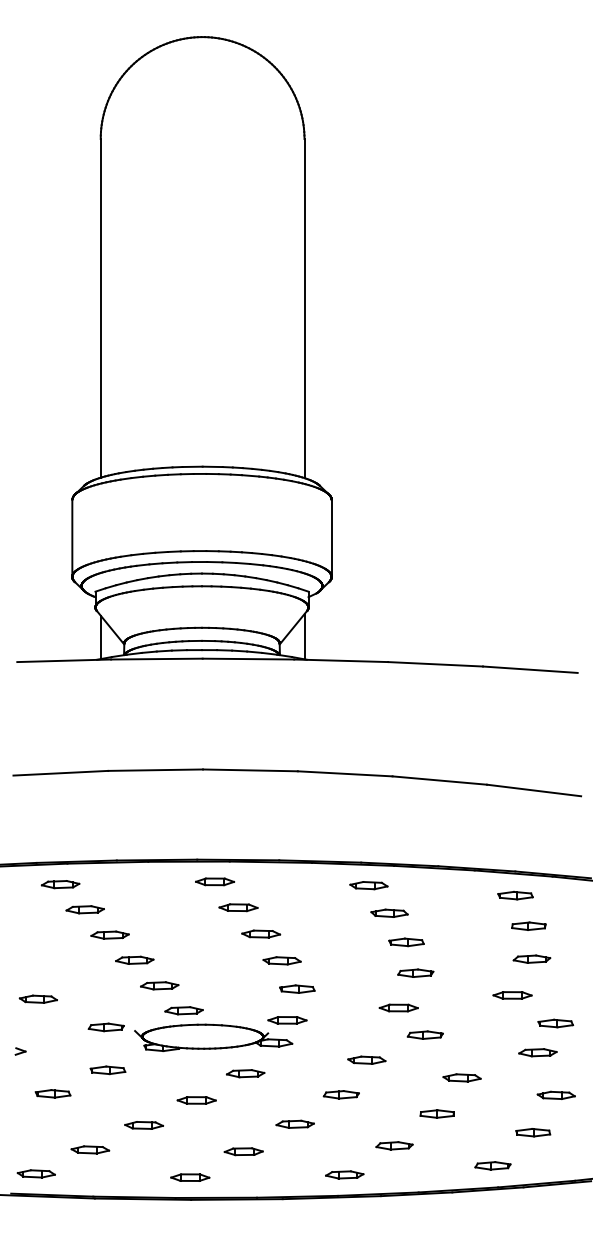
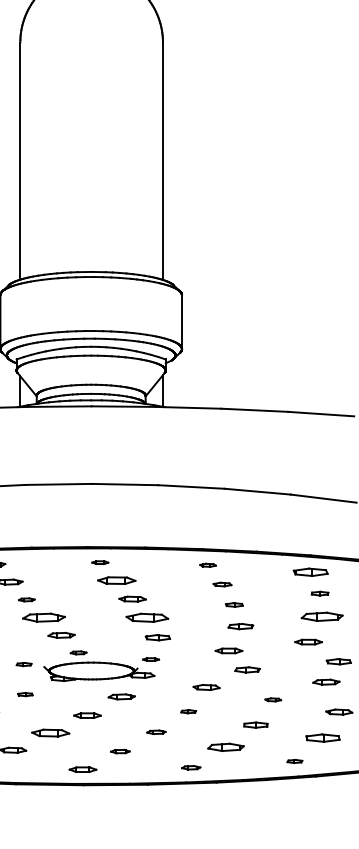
part: (214, 881) -> (99, 562), size x0.6
part: (368, 885) -> (207, 565), size x0.6
part: (515, 895) -> (310, 572), size x1.4
part: (238, 907) -> (116, 580), size x1.4
part: (389, 912) -> (222, 584), size x0.7
part: (528, 925) -> (319, 593), size x0.7
part: (109, 934) -> (26, 599), size x0.6
part: (406, 942) -> (234, 605), size x0.7
part: (531, 958) -> (321, 616), size x1.6
part: (134, 959) -> (43, 616), size x1.6
part: (281, 960) -> (146, 617), size x1.6
part: (183, 1010) -> (78, 652), size x0.6
part: (287, 1020) -> (151, 659), size x0.6
part: (105, 1027) -> (23, 664), size x0.6
part: (107, 1070) -> (25, 694), size x0.6
part: (461, 1077) -> (272, 699), size x0.6
part: (340, 1094) -> (188, 711), size x0.6
part: (294, 1123) -> (155, 731), size x0.7
part: (143, 1125) -> (50, 733), size x1.4
part: (533, 1132) -> (323, 738), size x1.4
part: (394, 1145) -> (225, 747), size x1.4
part: (243, 1151) -> (120, 751), size x0.7
part: (492, 1165) -> (294, 761), size x0.6
part: (344, 1174) -> (190, 767), size x0.7

